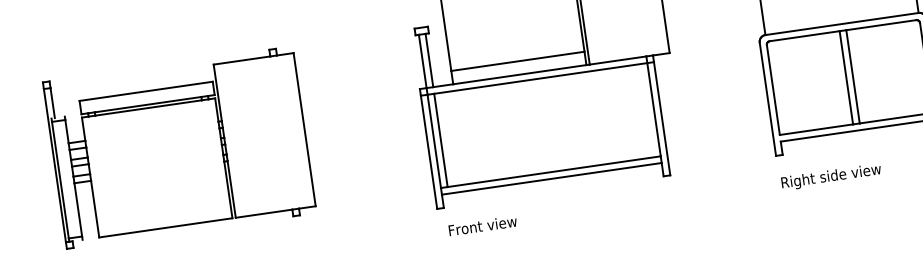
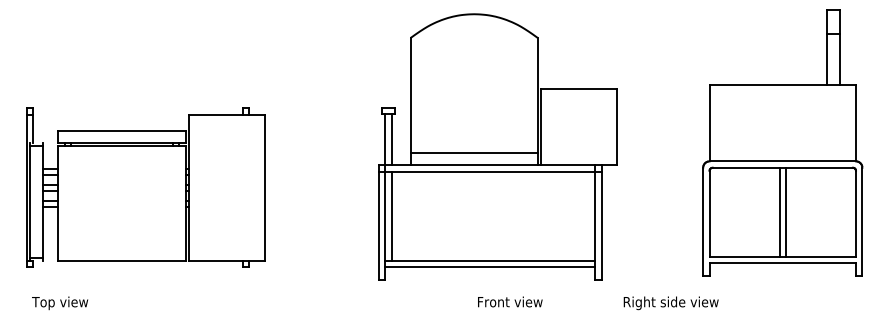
text: (830, 177) -> (670, 303), moved
text: (483, 225) -> (510, 301), moved

